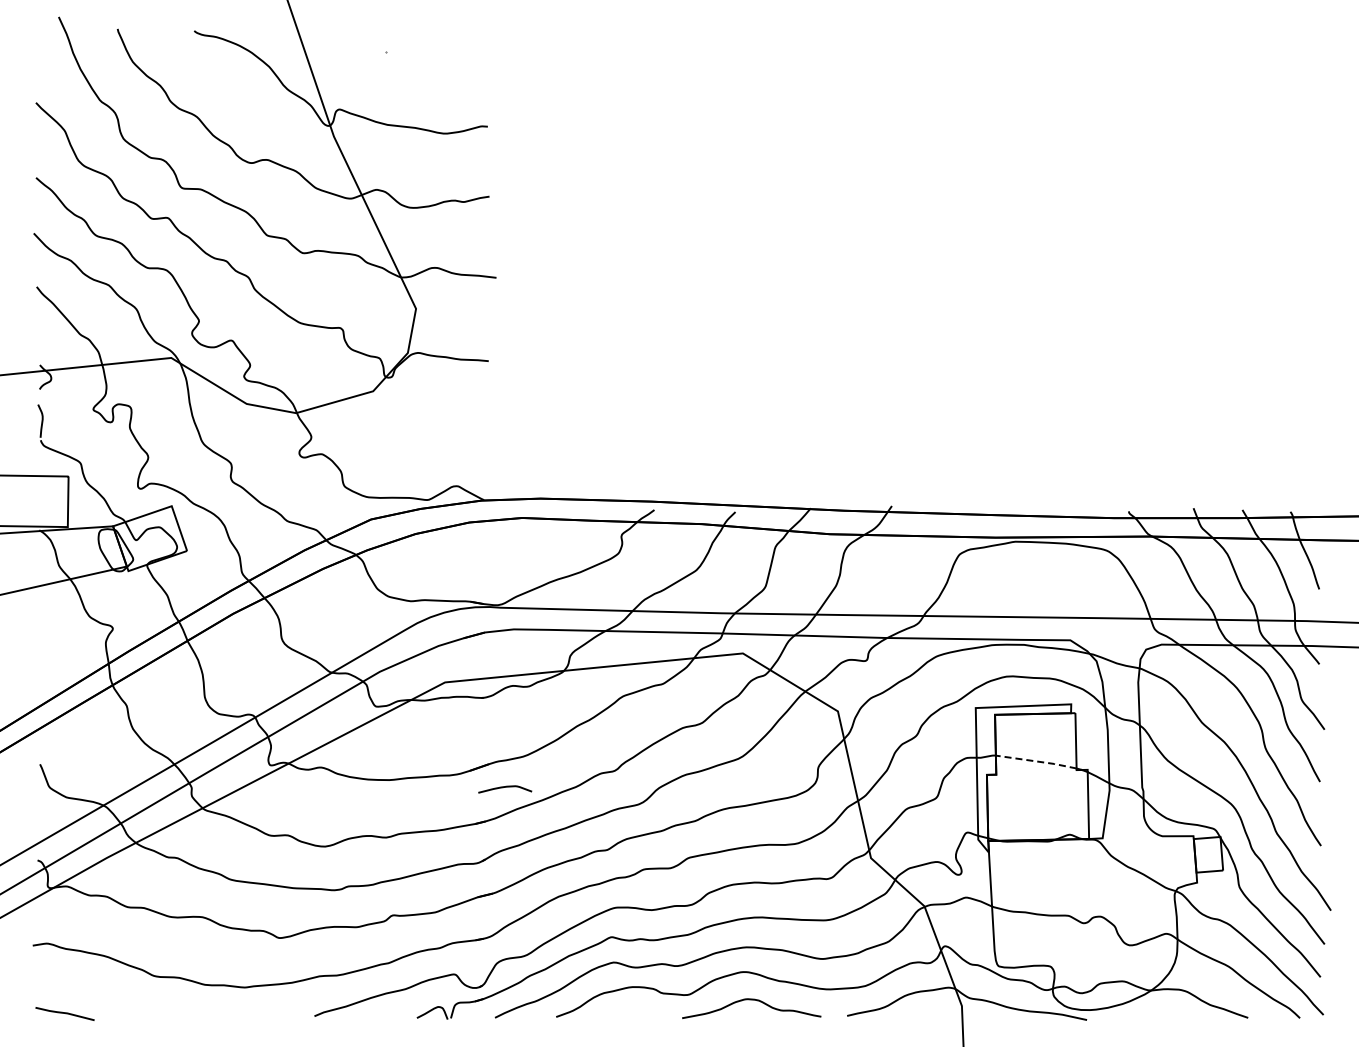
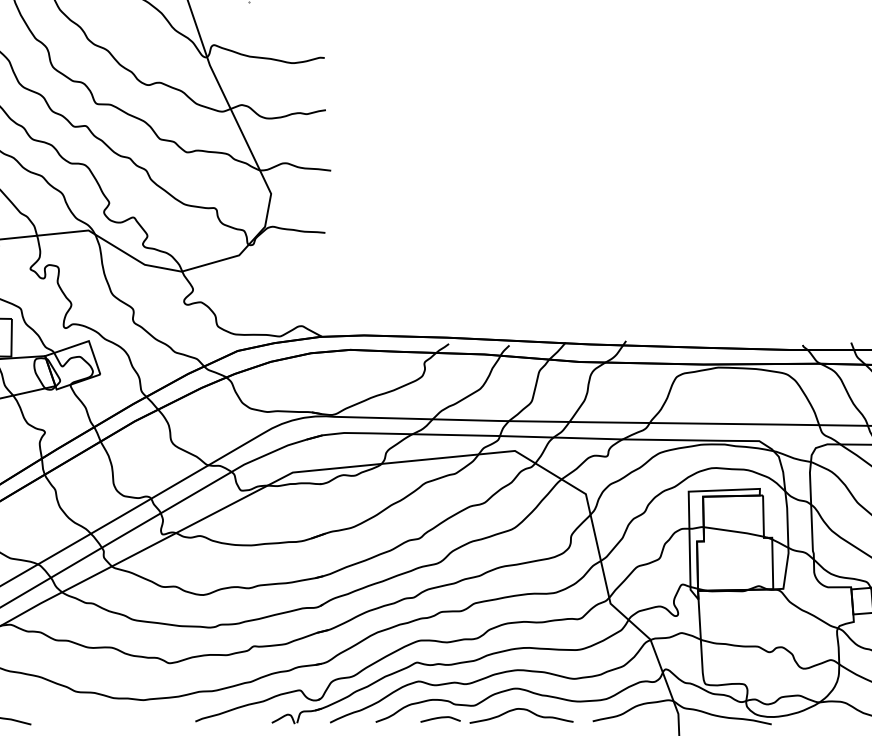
line: (1036, 761) -> (734, 531), dashed -> solid
curve: (505, 787) -> (440, 718), moved

